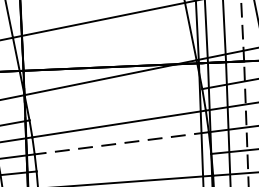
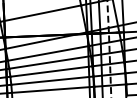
line: (115, 104) -> (48, 53), added
line: (119, 143) -> (50, 71), dashed -> solid
line: (124, 162) -> (52, 80), added

